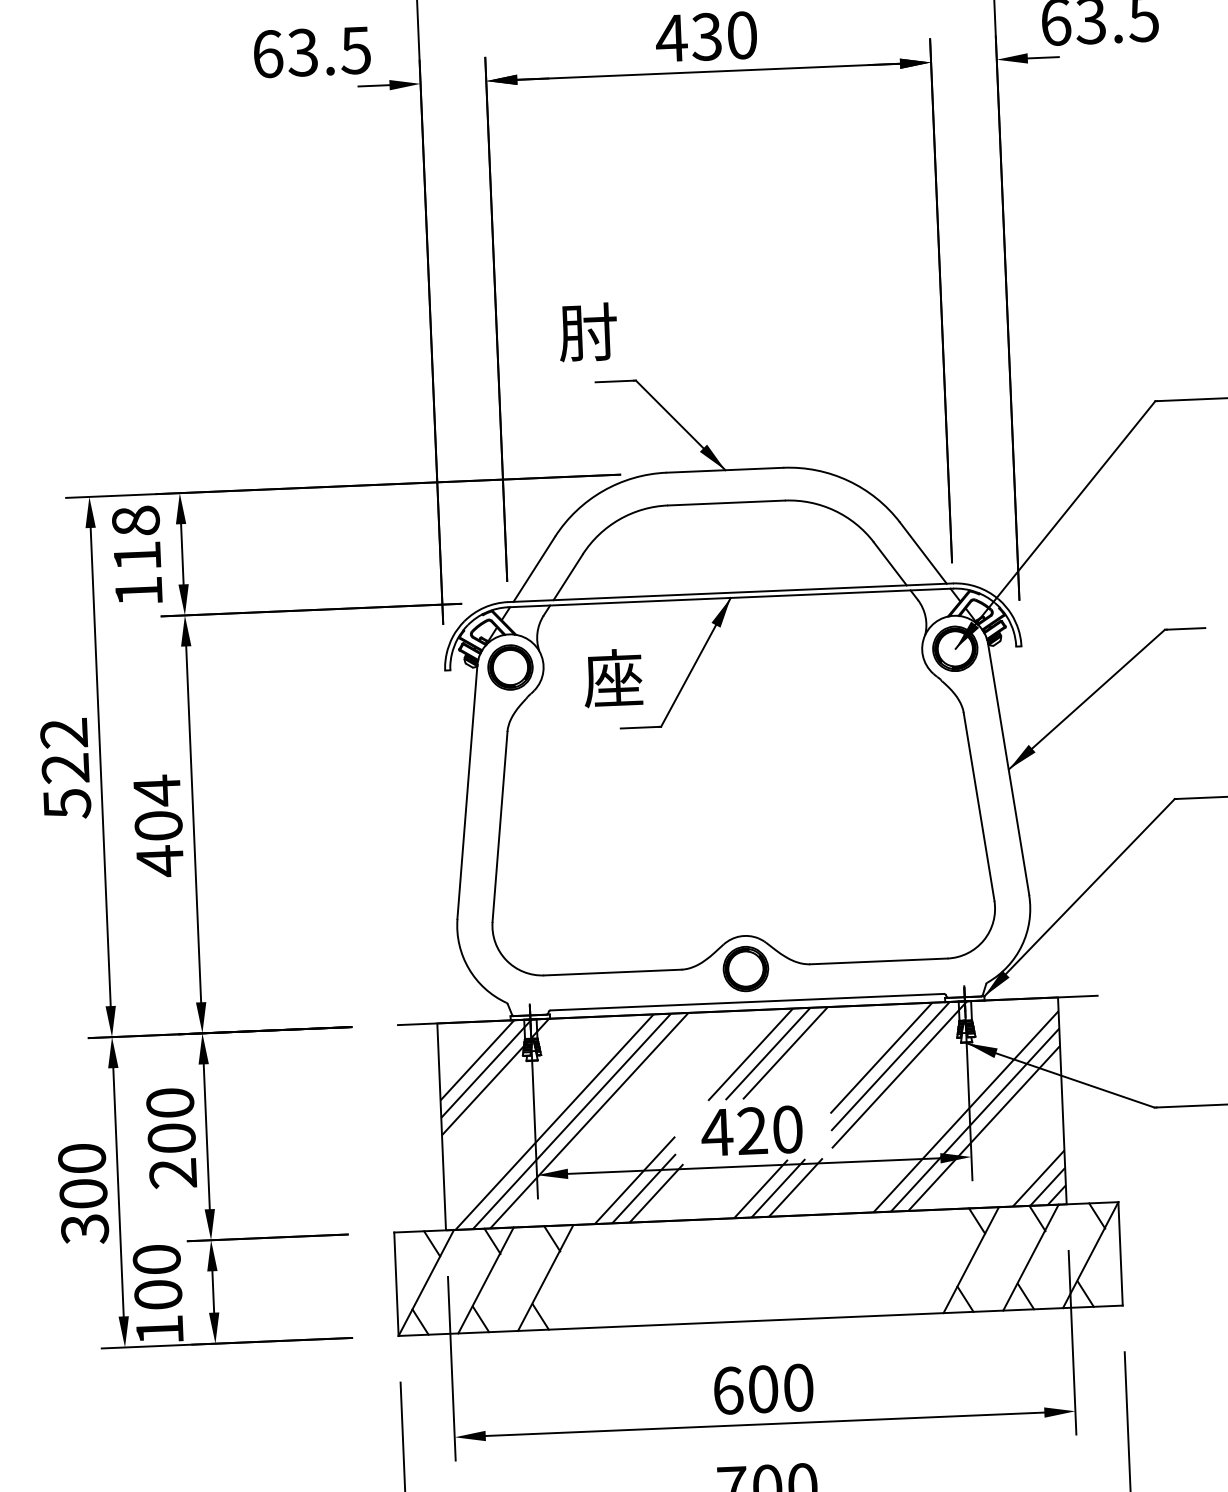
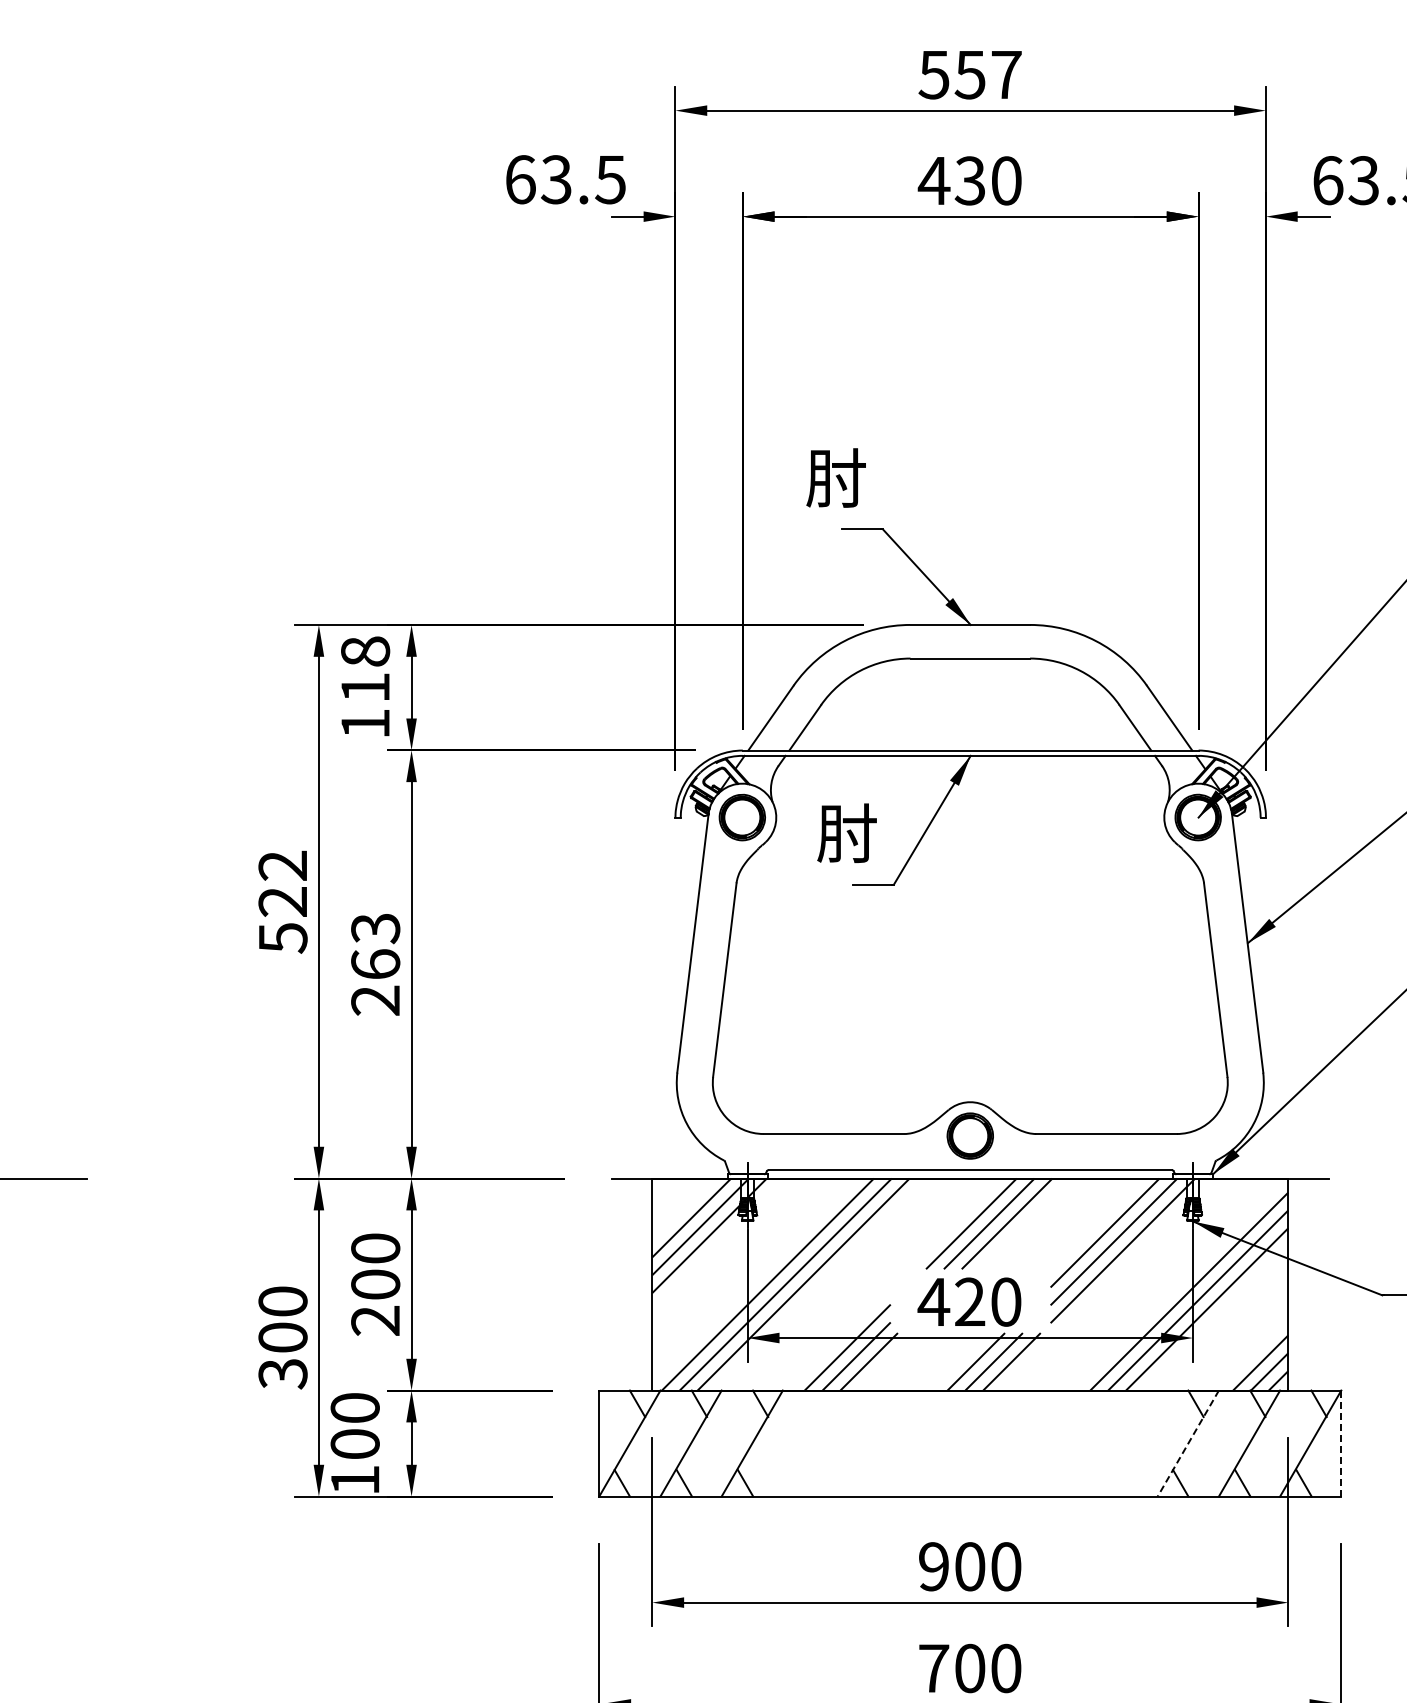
text: (612, 678) -> (846, 833), 座 -> 肘
text: (158, 825) -> (375, 964), 404 -> 263
line: (1120, 1254) -> (1341, 1444), solid -> dashed
line: (971, 1260) -> (1188, 1443), solid -> dashed
text: (728, 1390) -> (934, 1566), 600 -> 900

